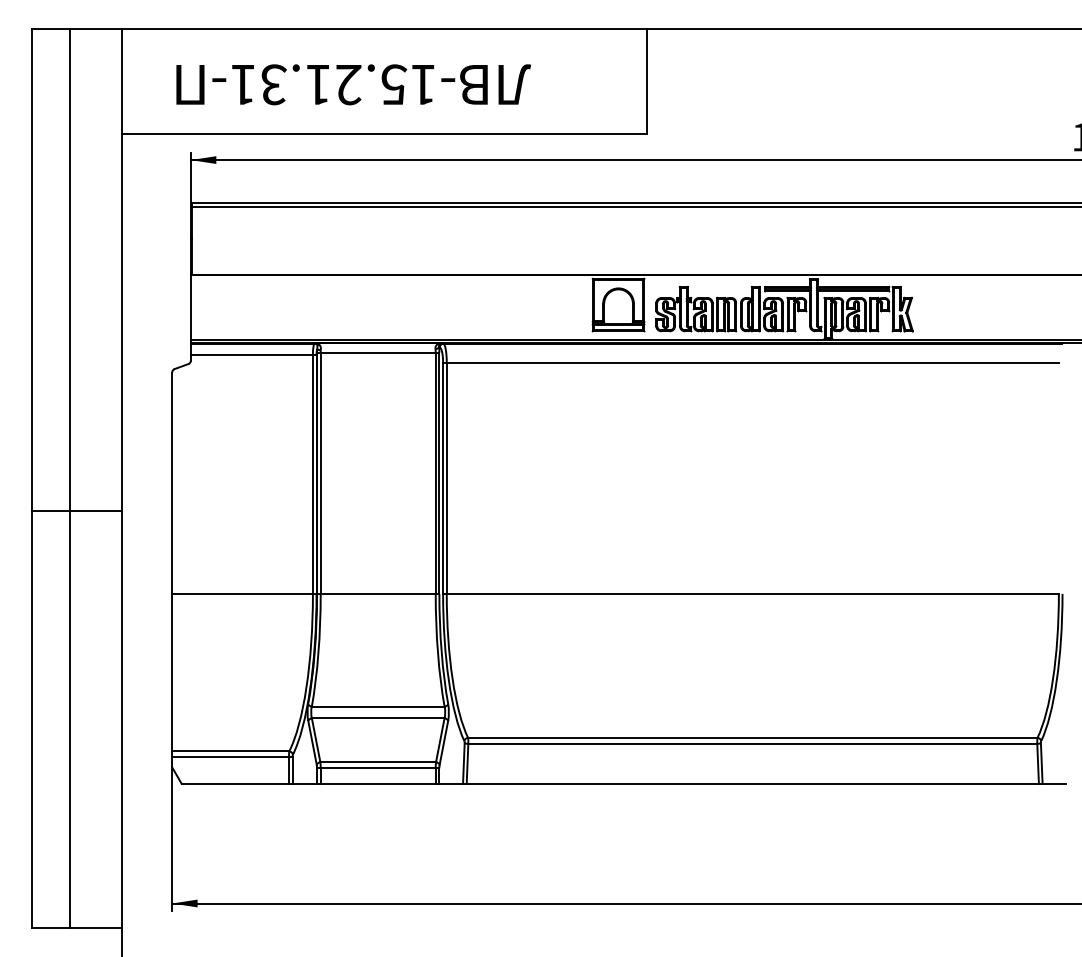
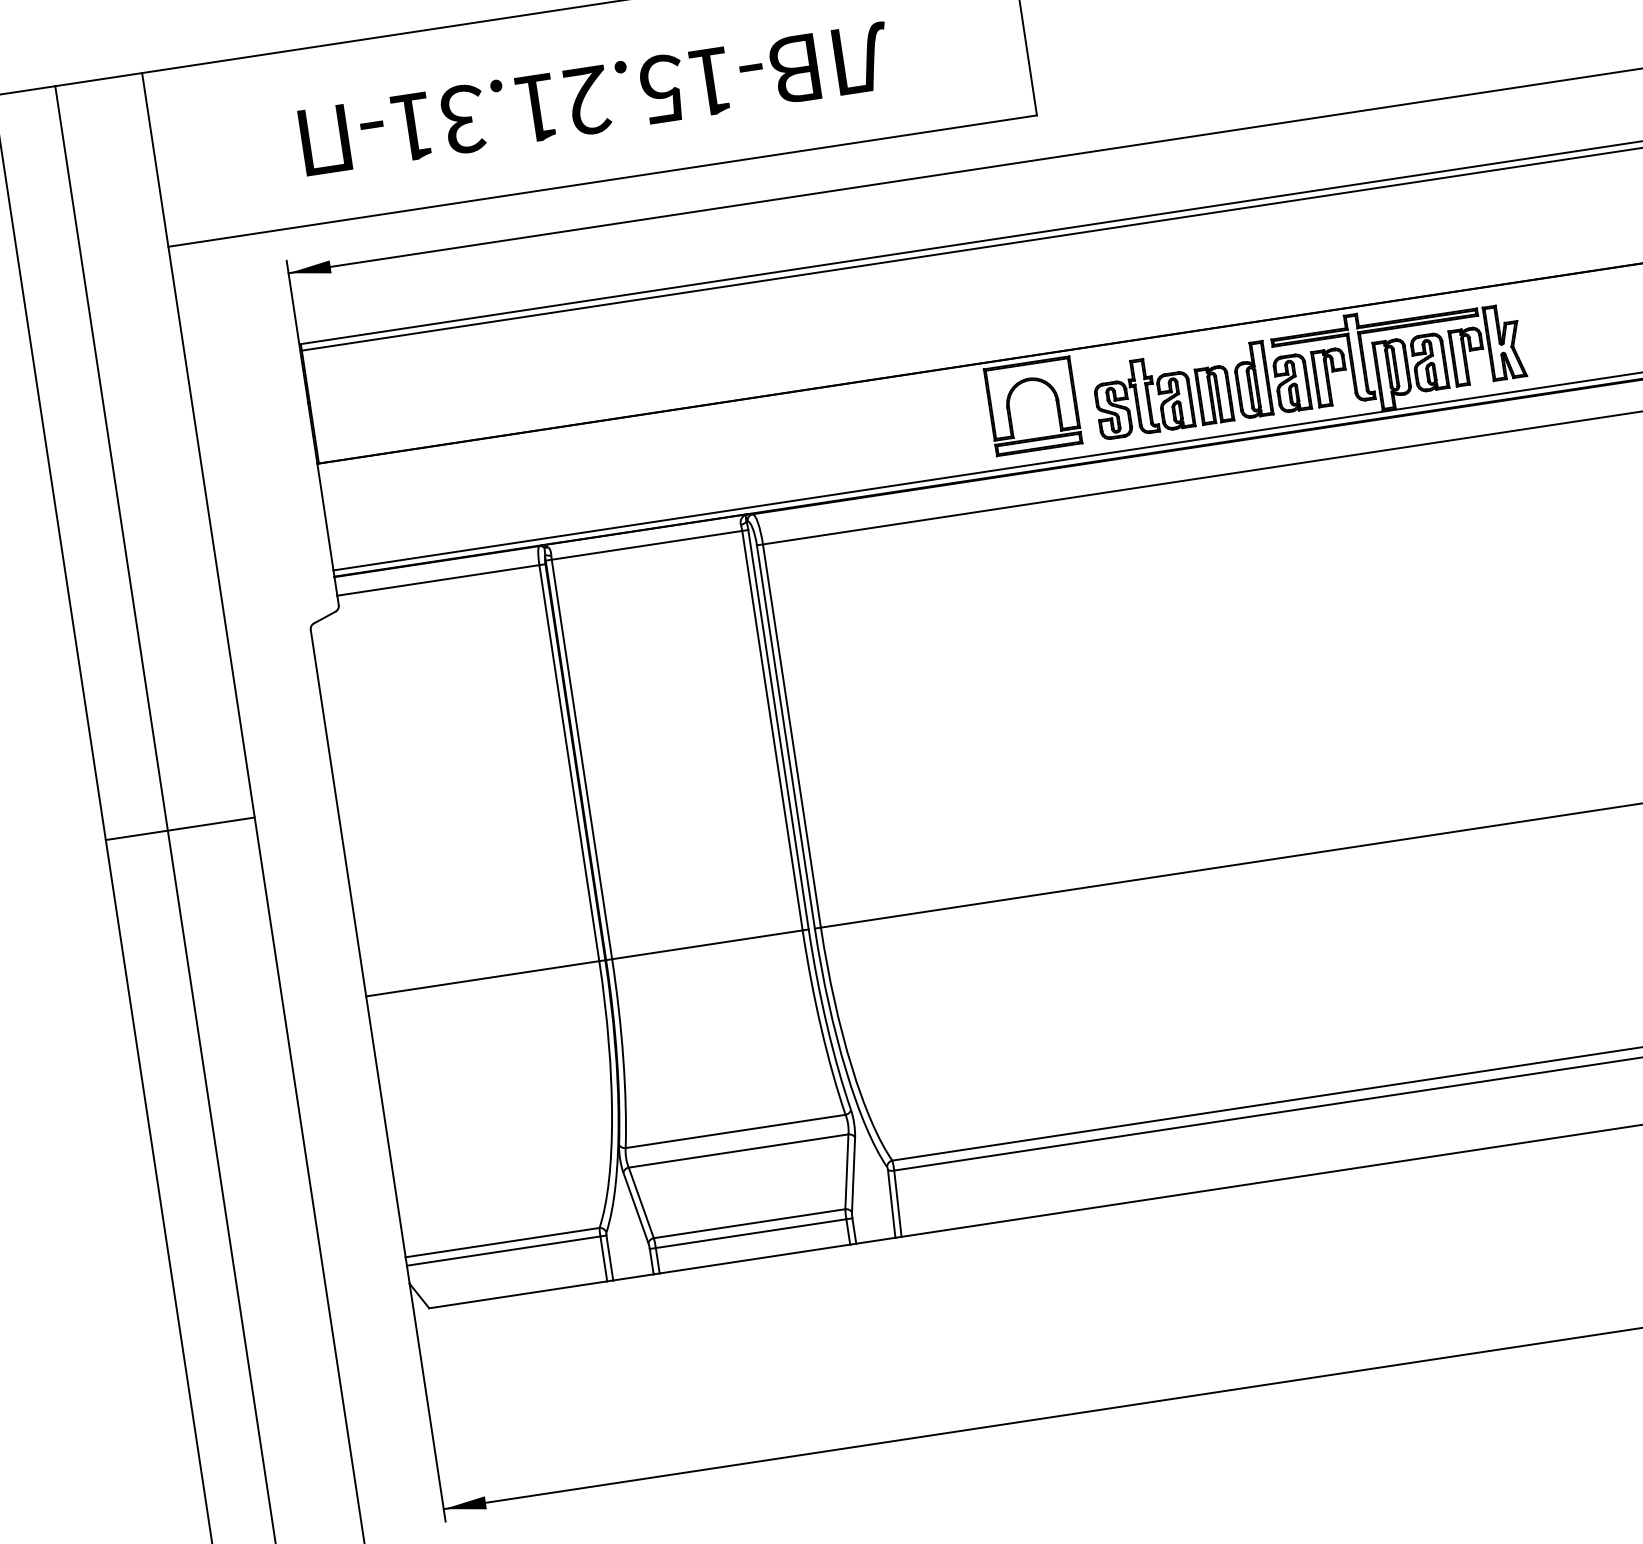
text: (353, 84) -> (595, 98), moved
line: (77, 511) -> (180, 829), moved

